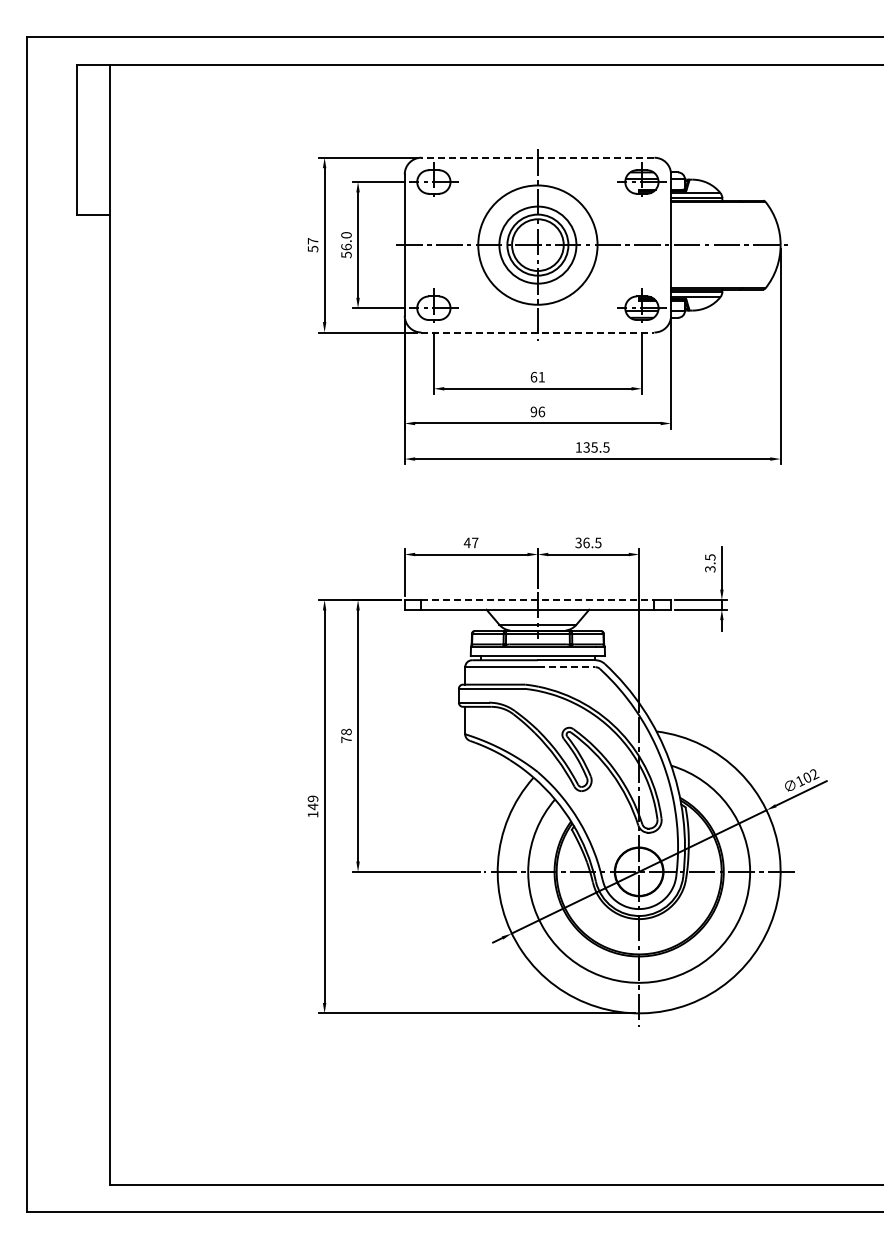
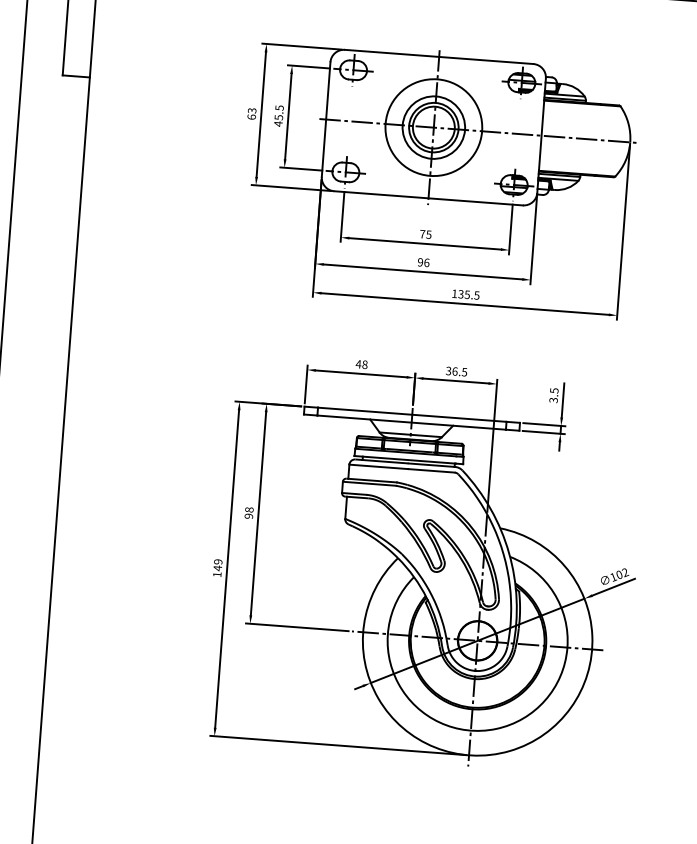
line: (537, 157) -> (438, 56), dashed -> solid
text: (312, 245) -> (251, 114), 57 -> 63
text: (346, 245) -> (278, 116), 56.0 -> 45.5
line: (537, 332) -> (428, 198), dashed -> solid
text: (537, 376) -> (425, 233), 61 -> 75
text: (475, 542) -> (365, 364), 47 -> 48
line: (537, 600) -> (411, 415), dashed -> solid
line: (566, 667) -> (431, 471), dashed -> solid
text: (346, 739) -> (248, 515), 78 -> 98

